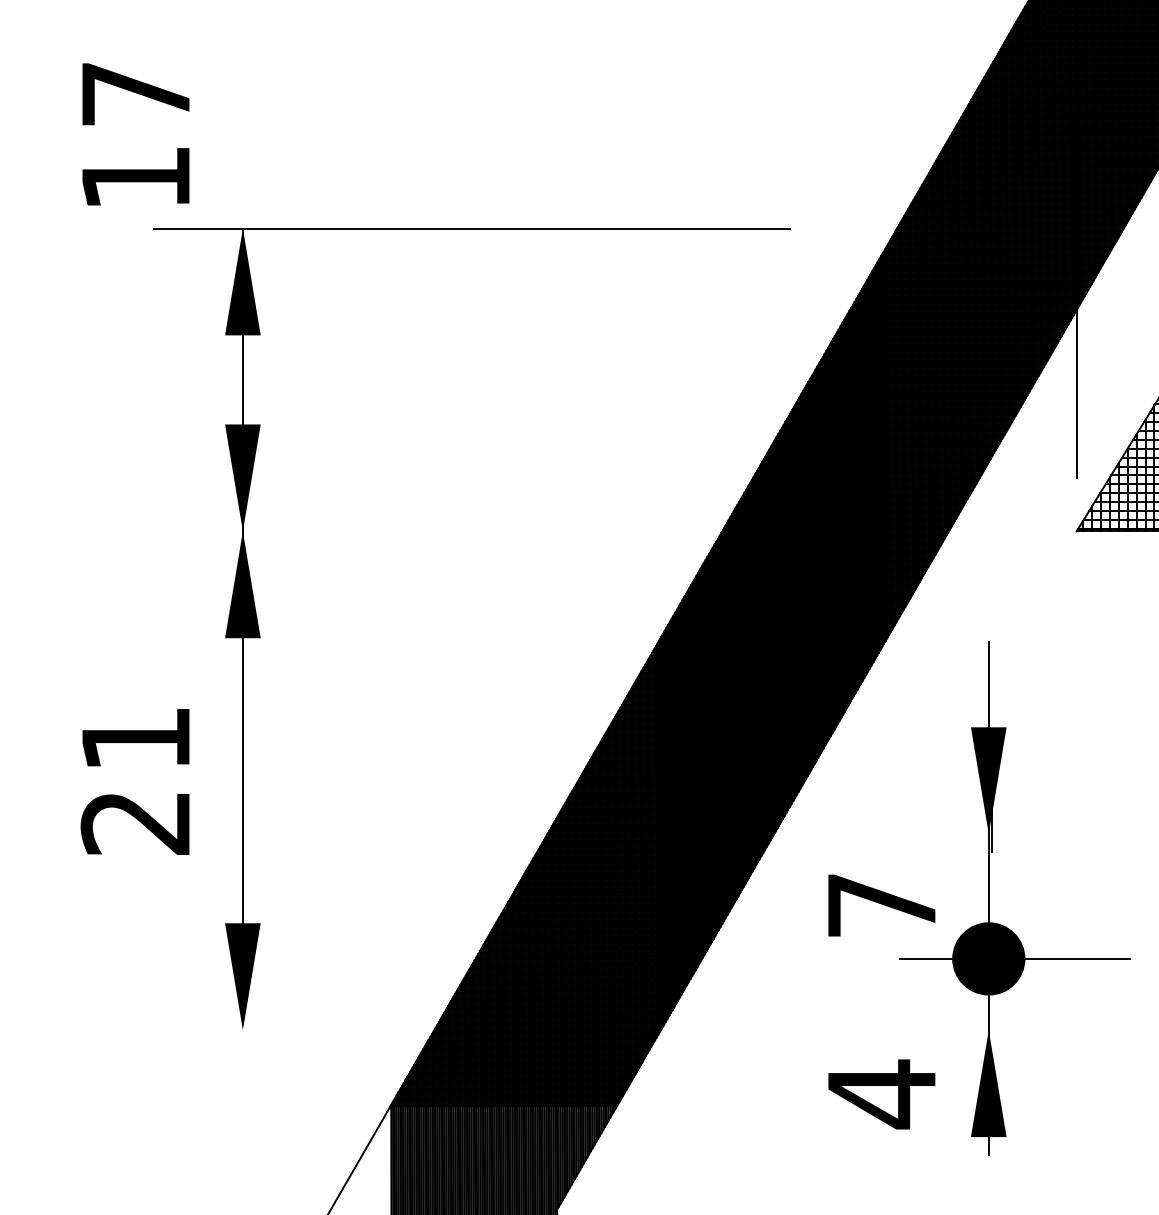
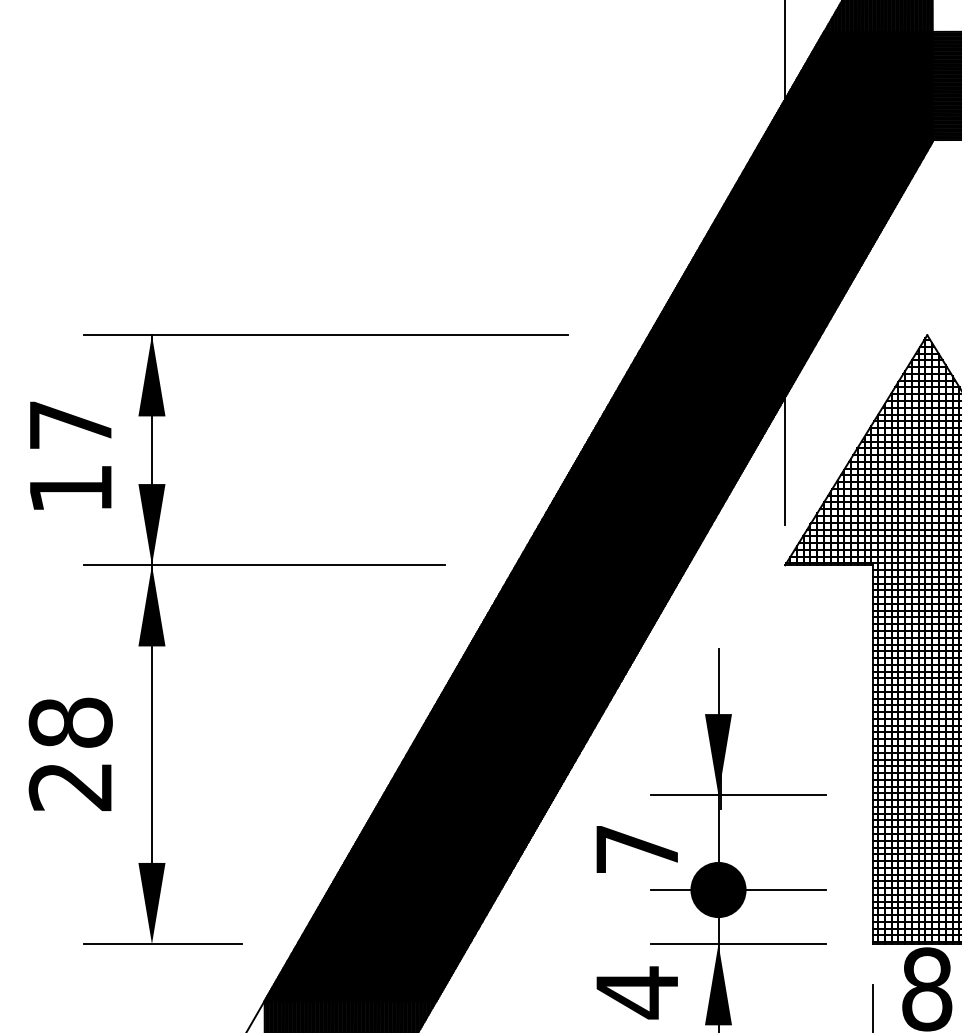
text: (135, 134) -> (70, 455), moved
line: (391, 531) -> (264, 565), added
text: (135, 738) -> (70, 722), 21 -> 28
line: (1013, 834) -> (737, 795), added
line: (258, 1030) -> (163, 944), added
line: (1013, 1030) -> (737, 944), added

